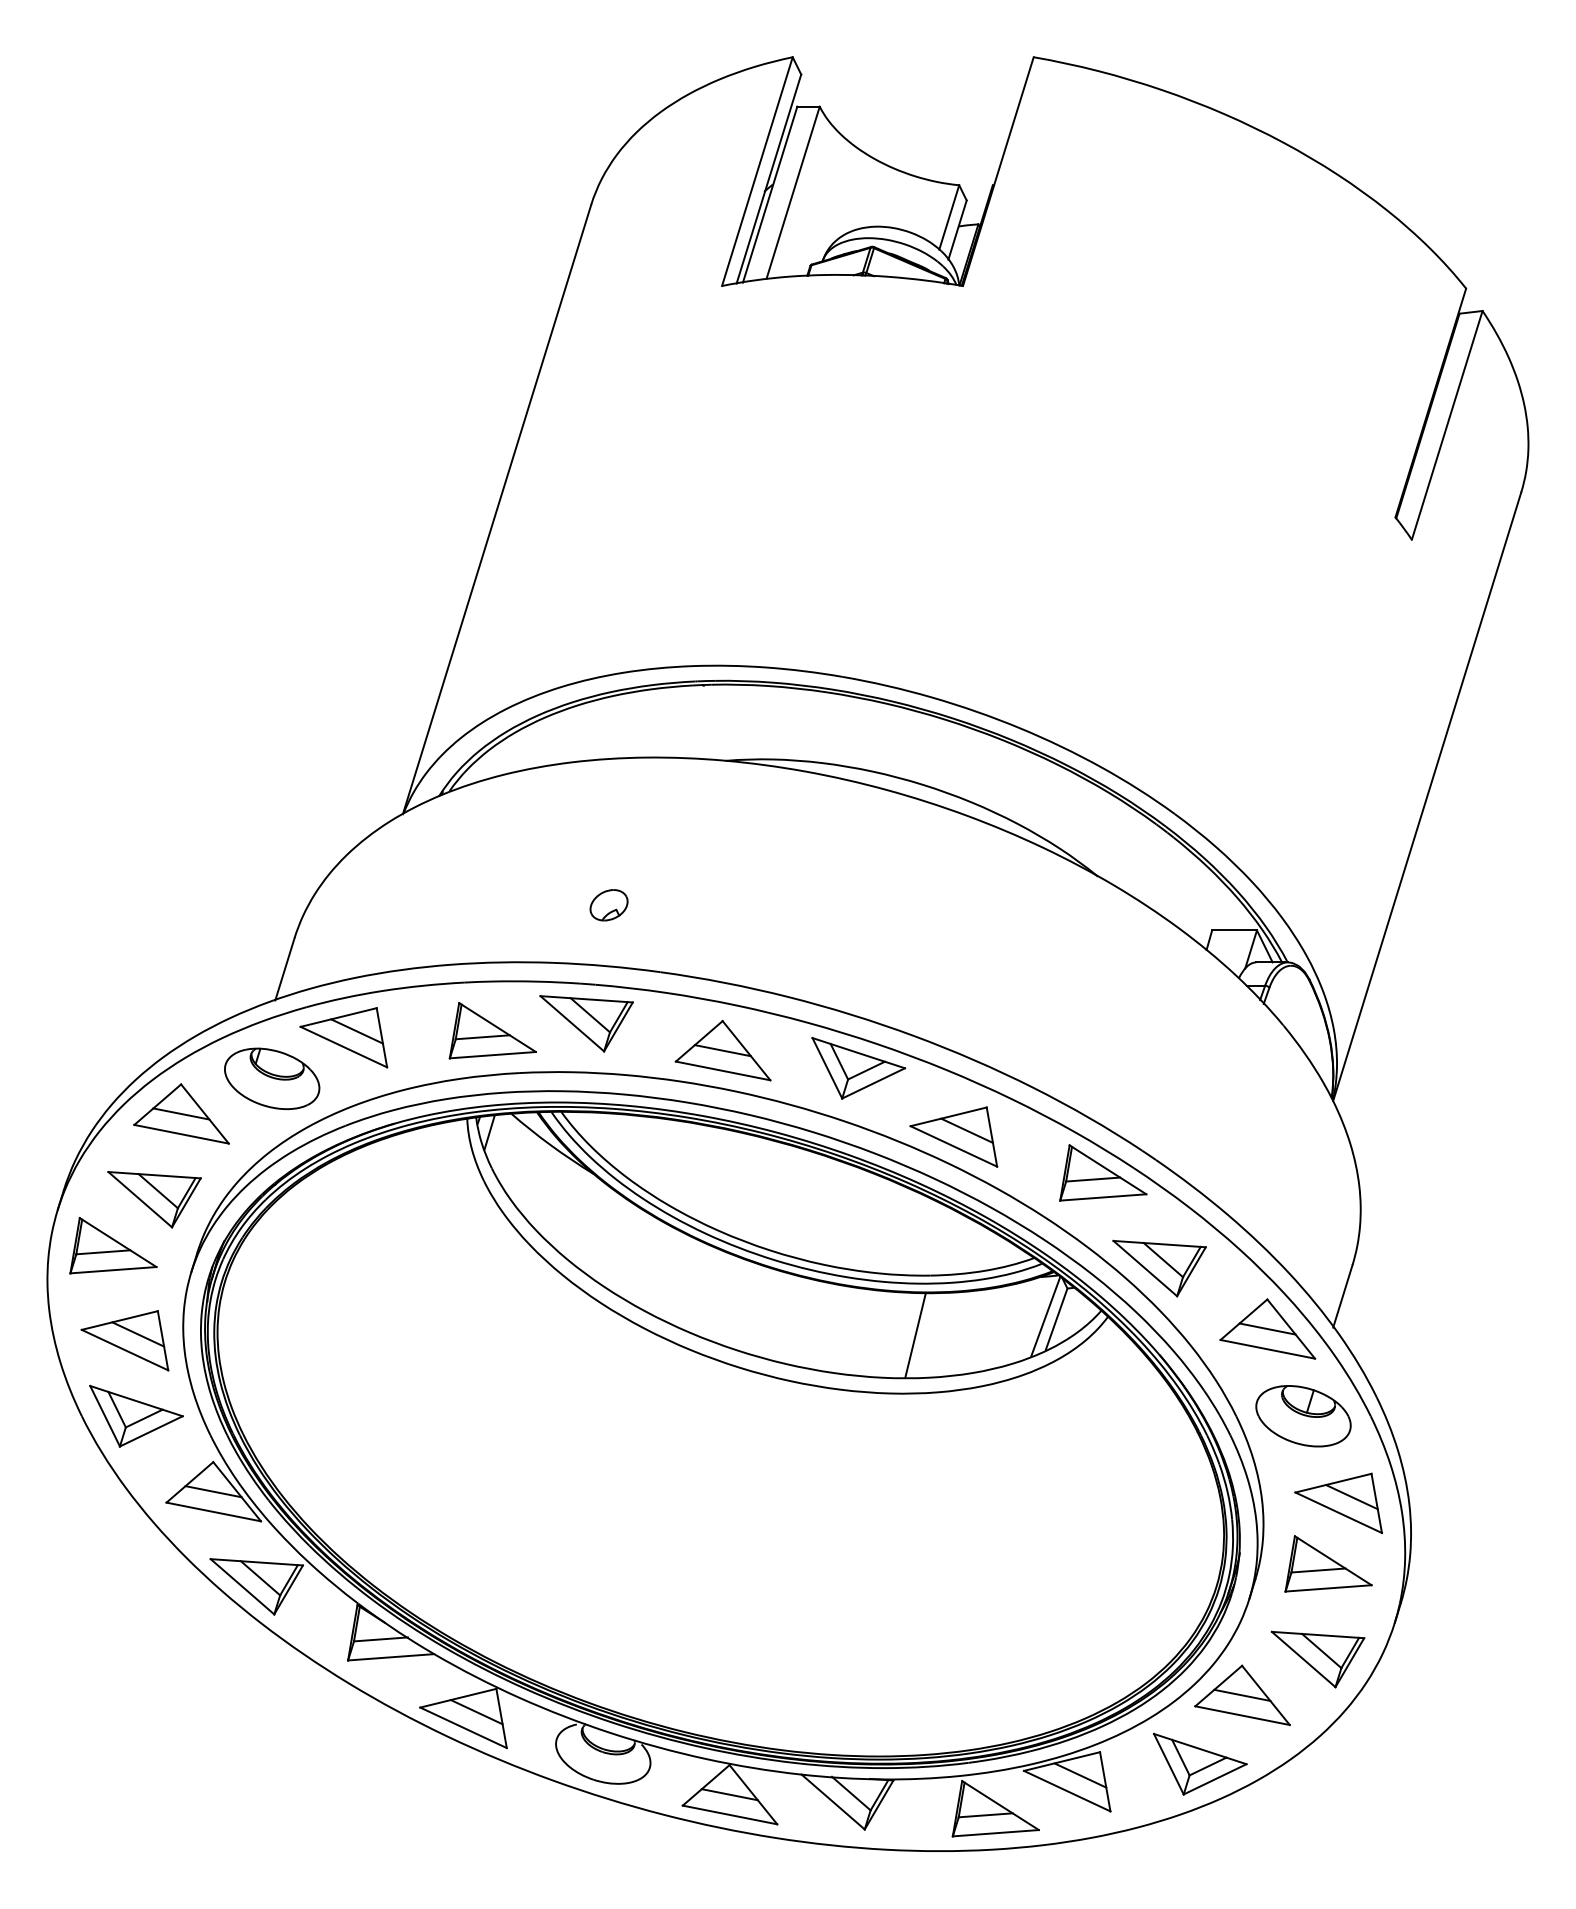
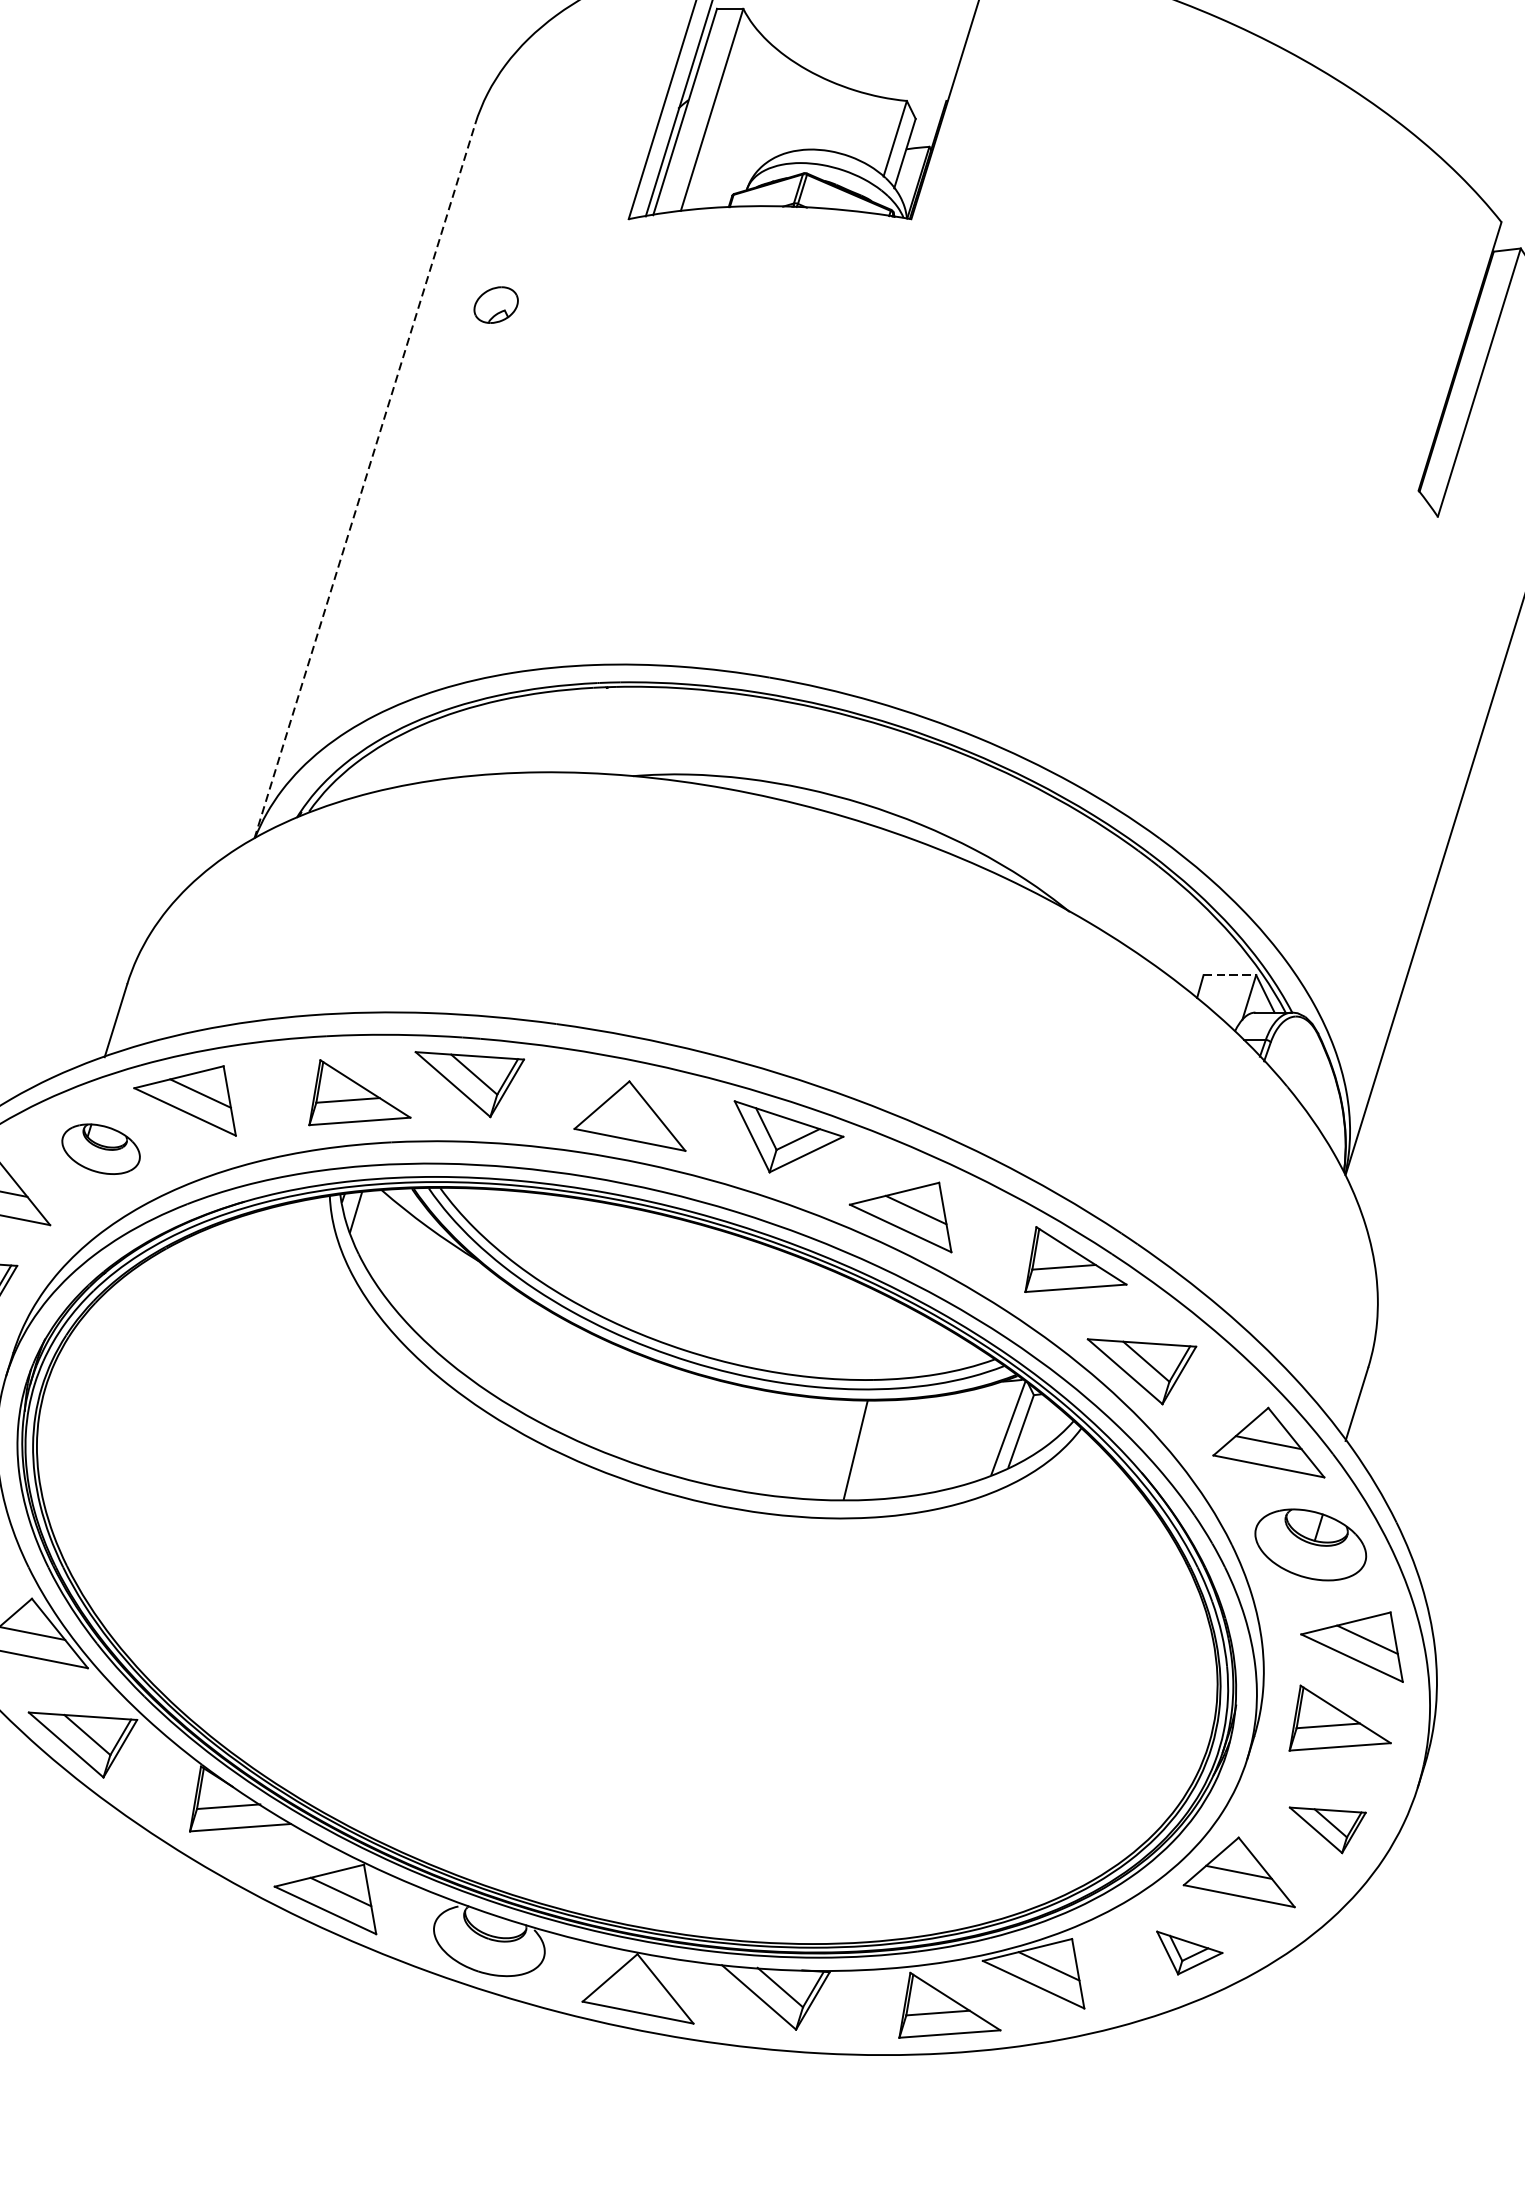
line: (497, 509) -> (365, 481), solid -> dashed
part: (608, 905) -> (495, 305), moved
line: (1235, 930) -> (1230, 975), solid -> dashed
line: (722, 1050) -> (629, 1115), removed
part: (272, 1078) -> (101, 1148), size x0.7
part: (1317, 1659) -> (1327, 1830), size x0.7
part: (1200, 1763) -> (1189, 1952), size x0.6
line: (729, 1794) -> (637, 1988), removed

